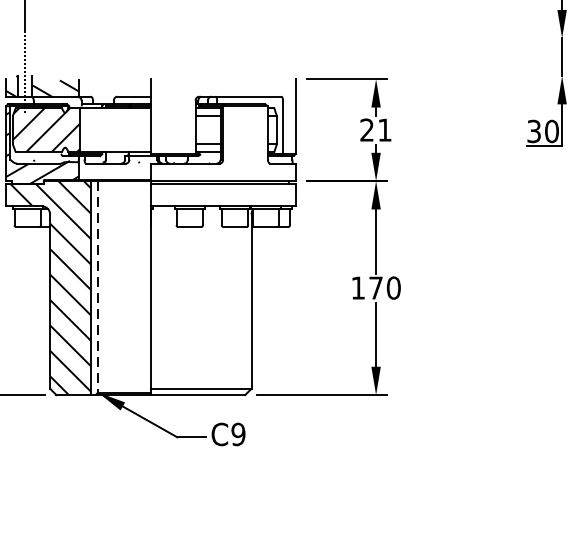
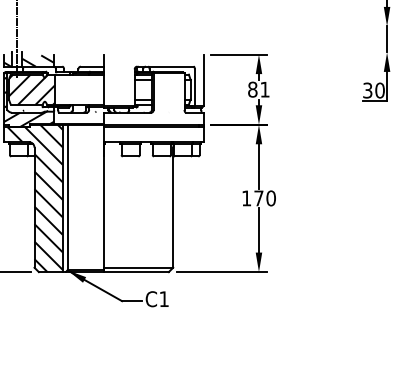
text: (366, 129) -> (252, 89), 21 -> 81
line: (98, 286) -> (67, 197), dashed -> solid
text: (237, 434) -> (163, 299), C9 -> C1

